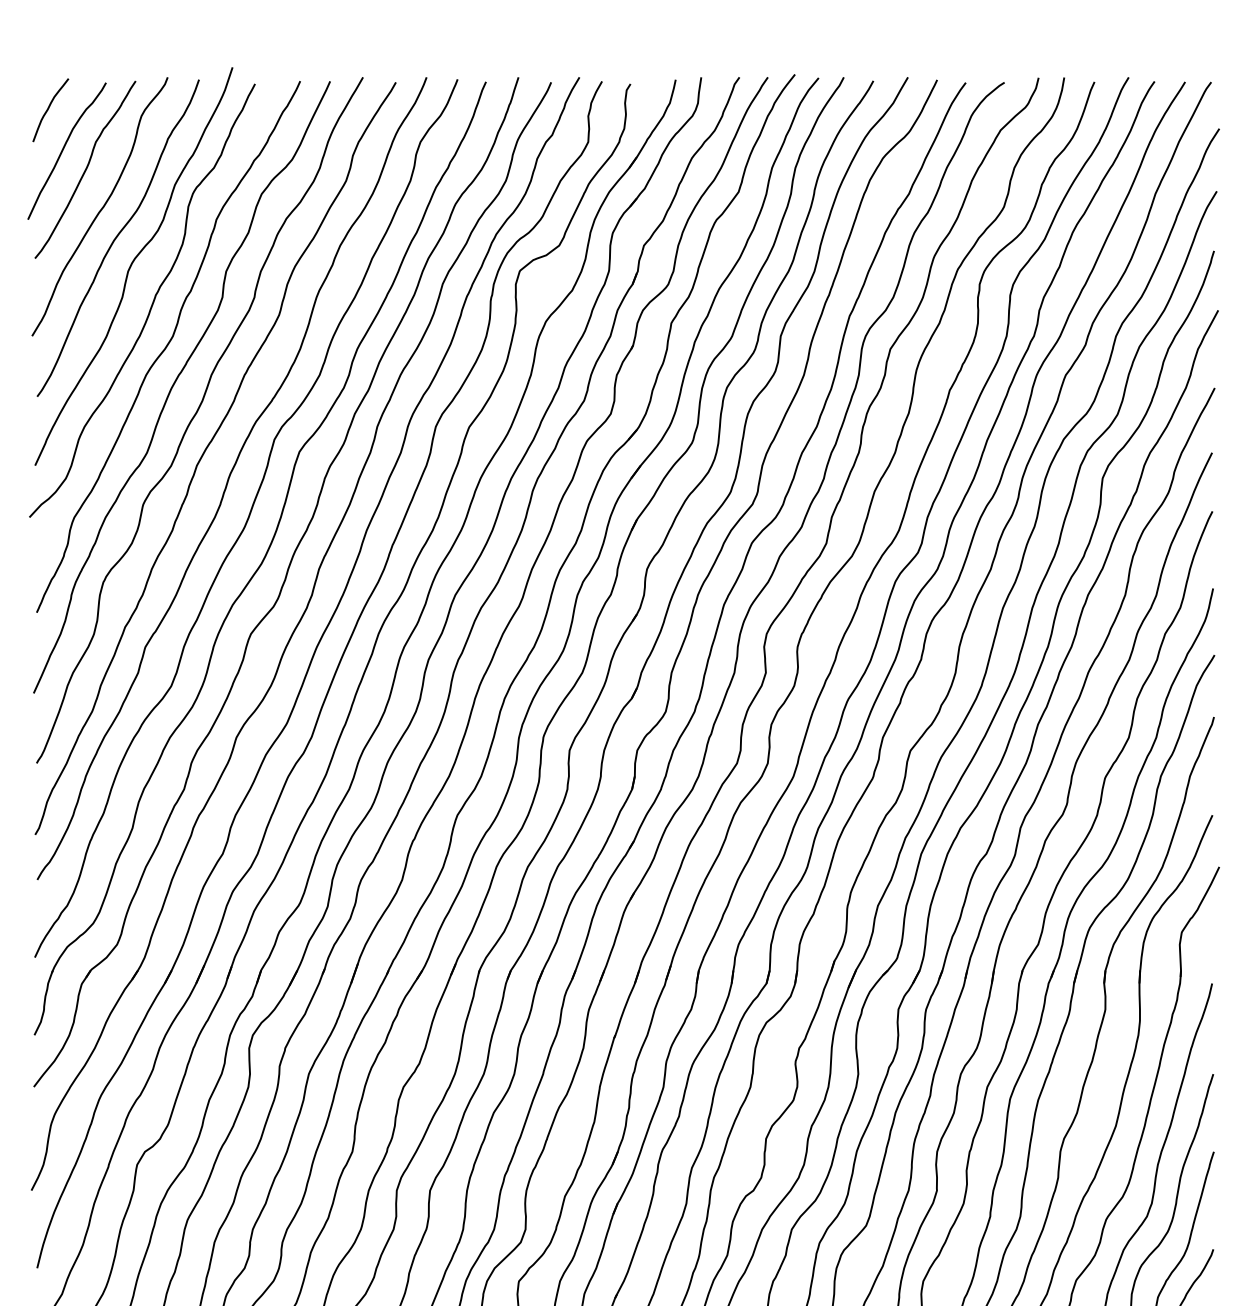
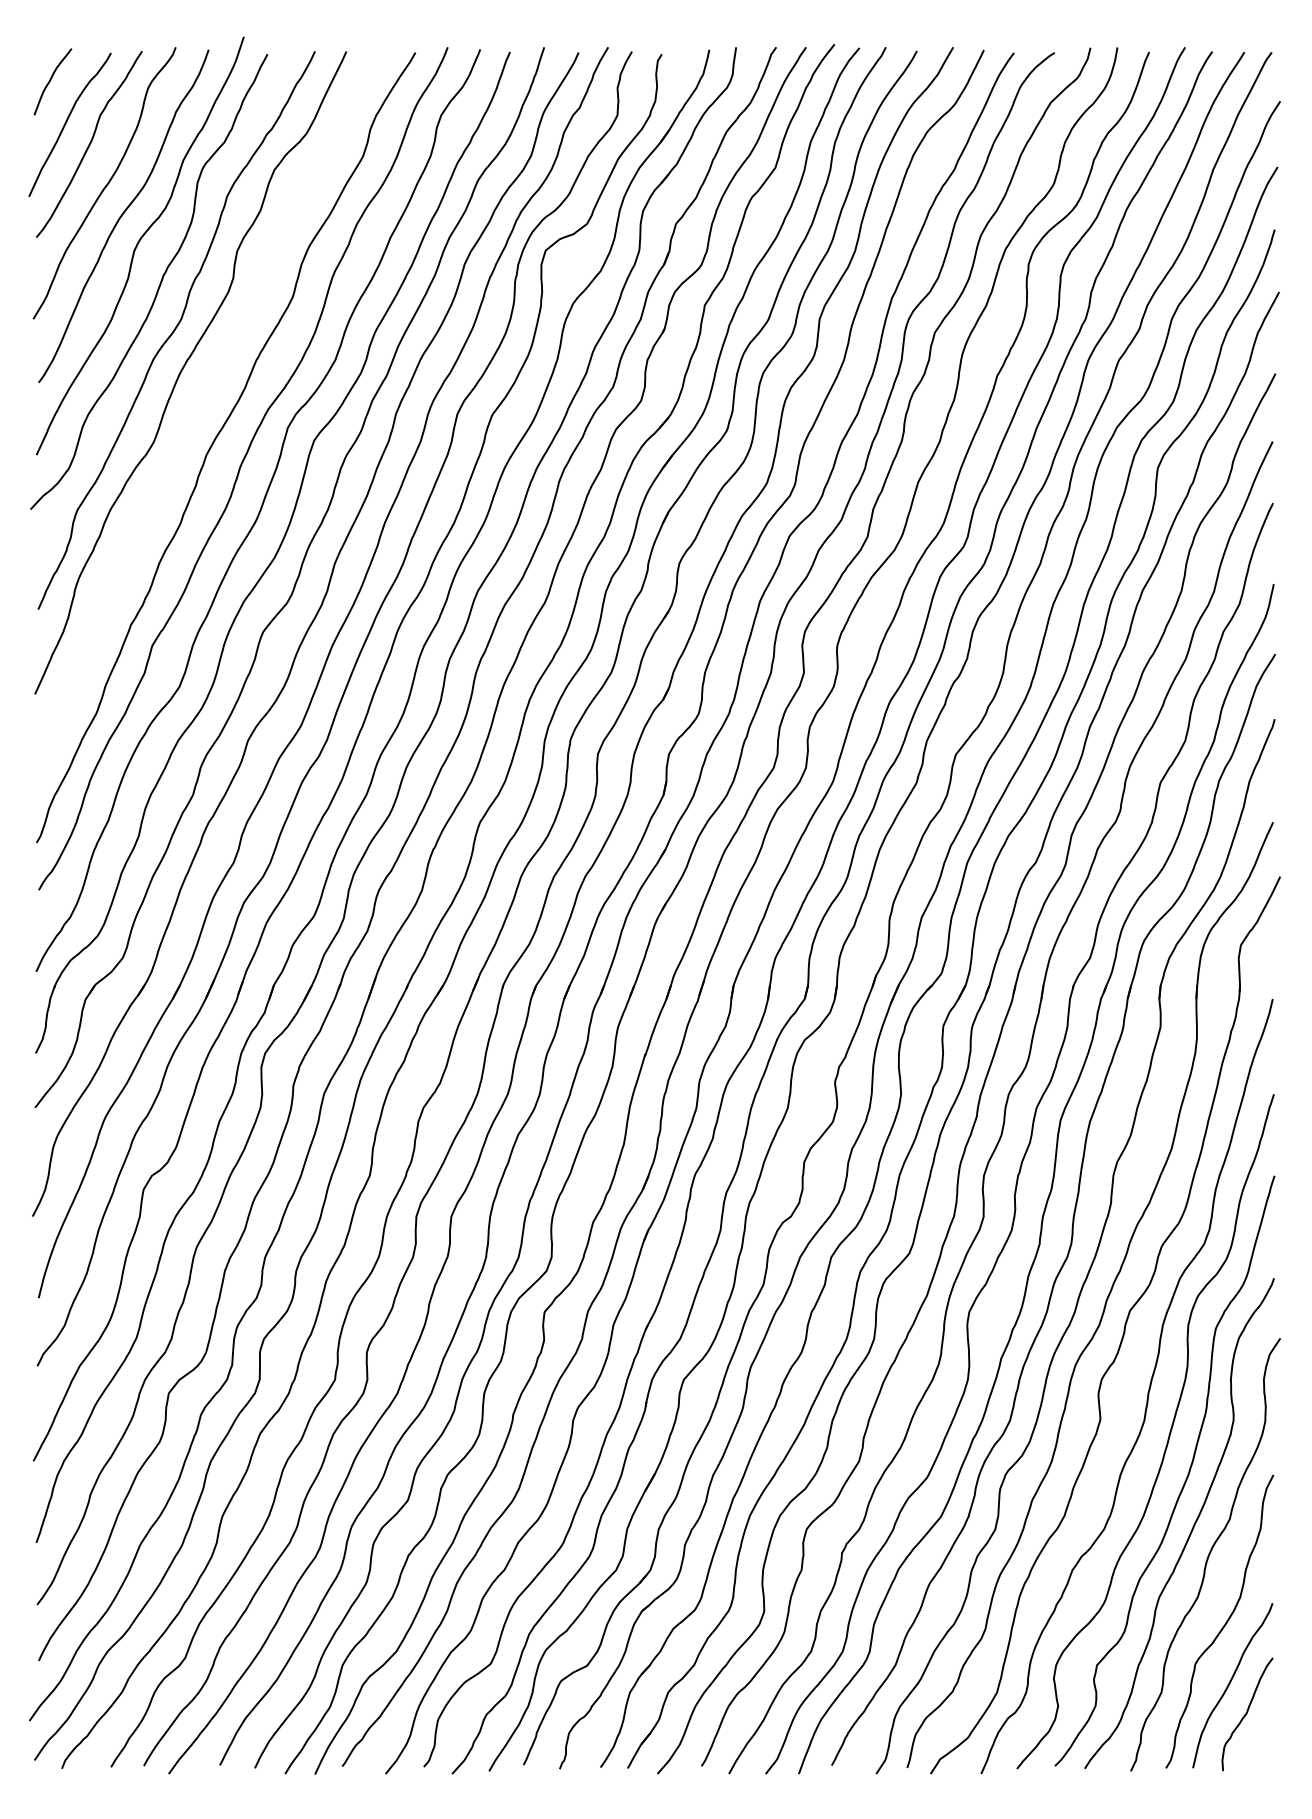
curve: (194, 418) -> (203, 405), removed

